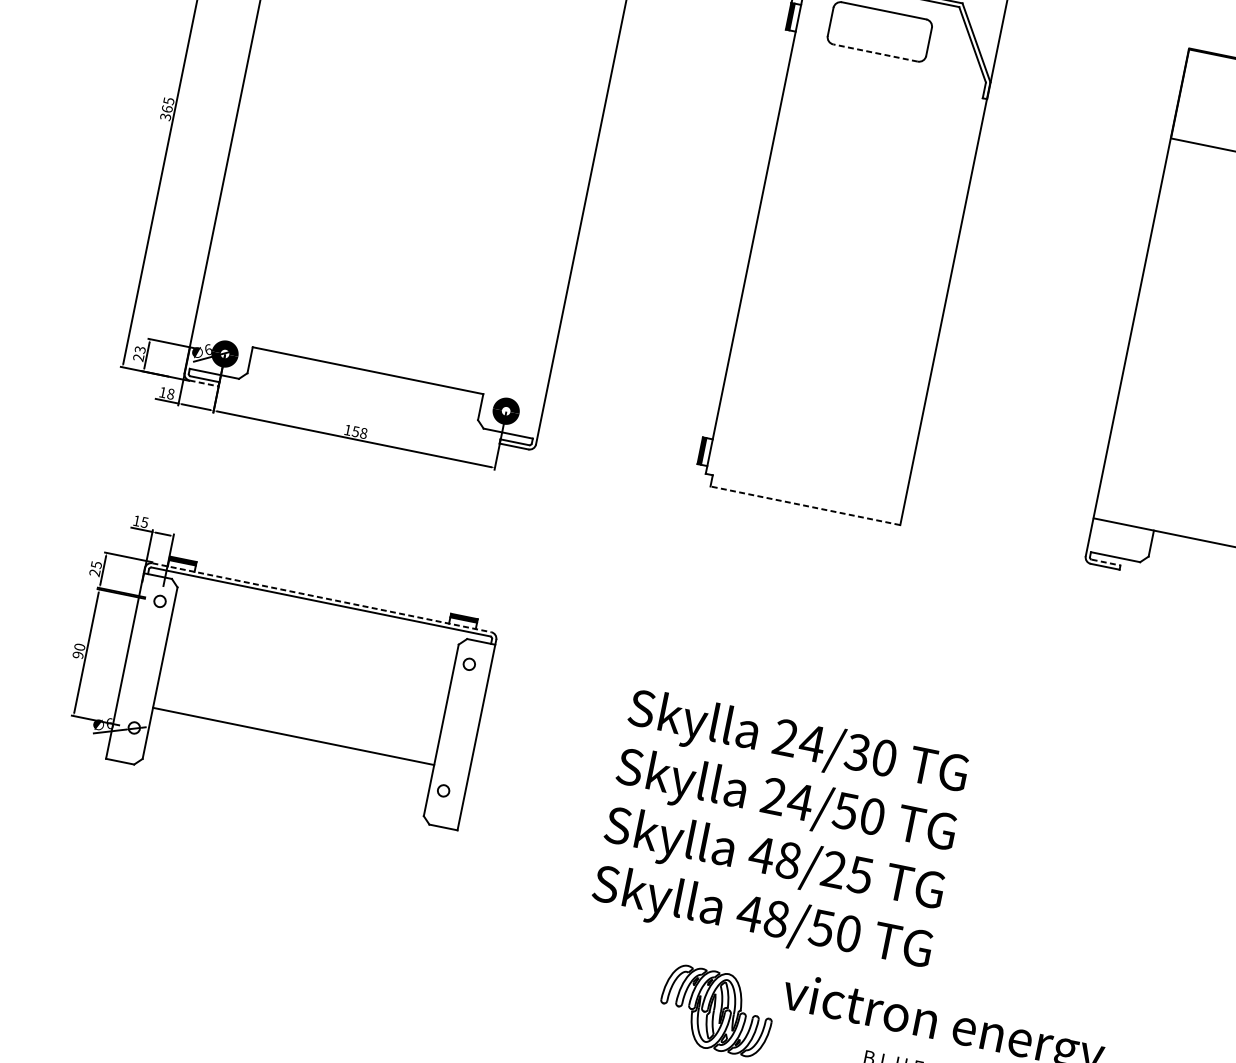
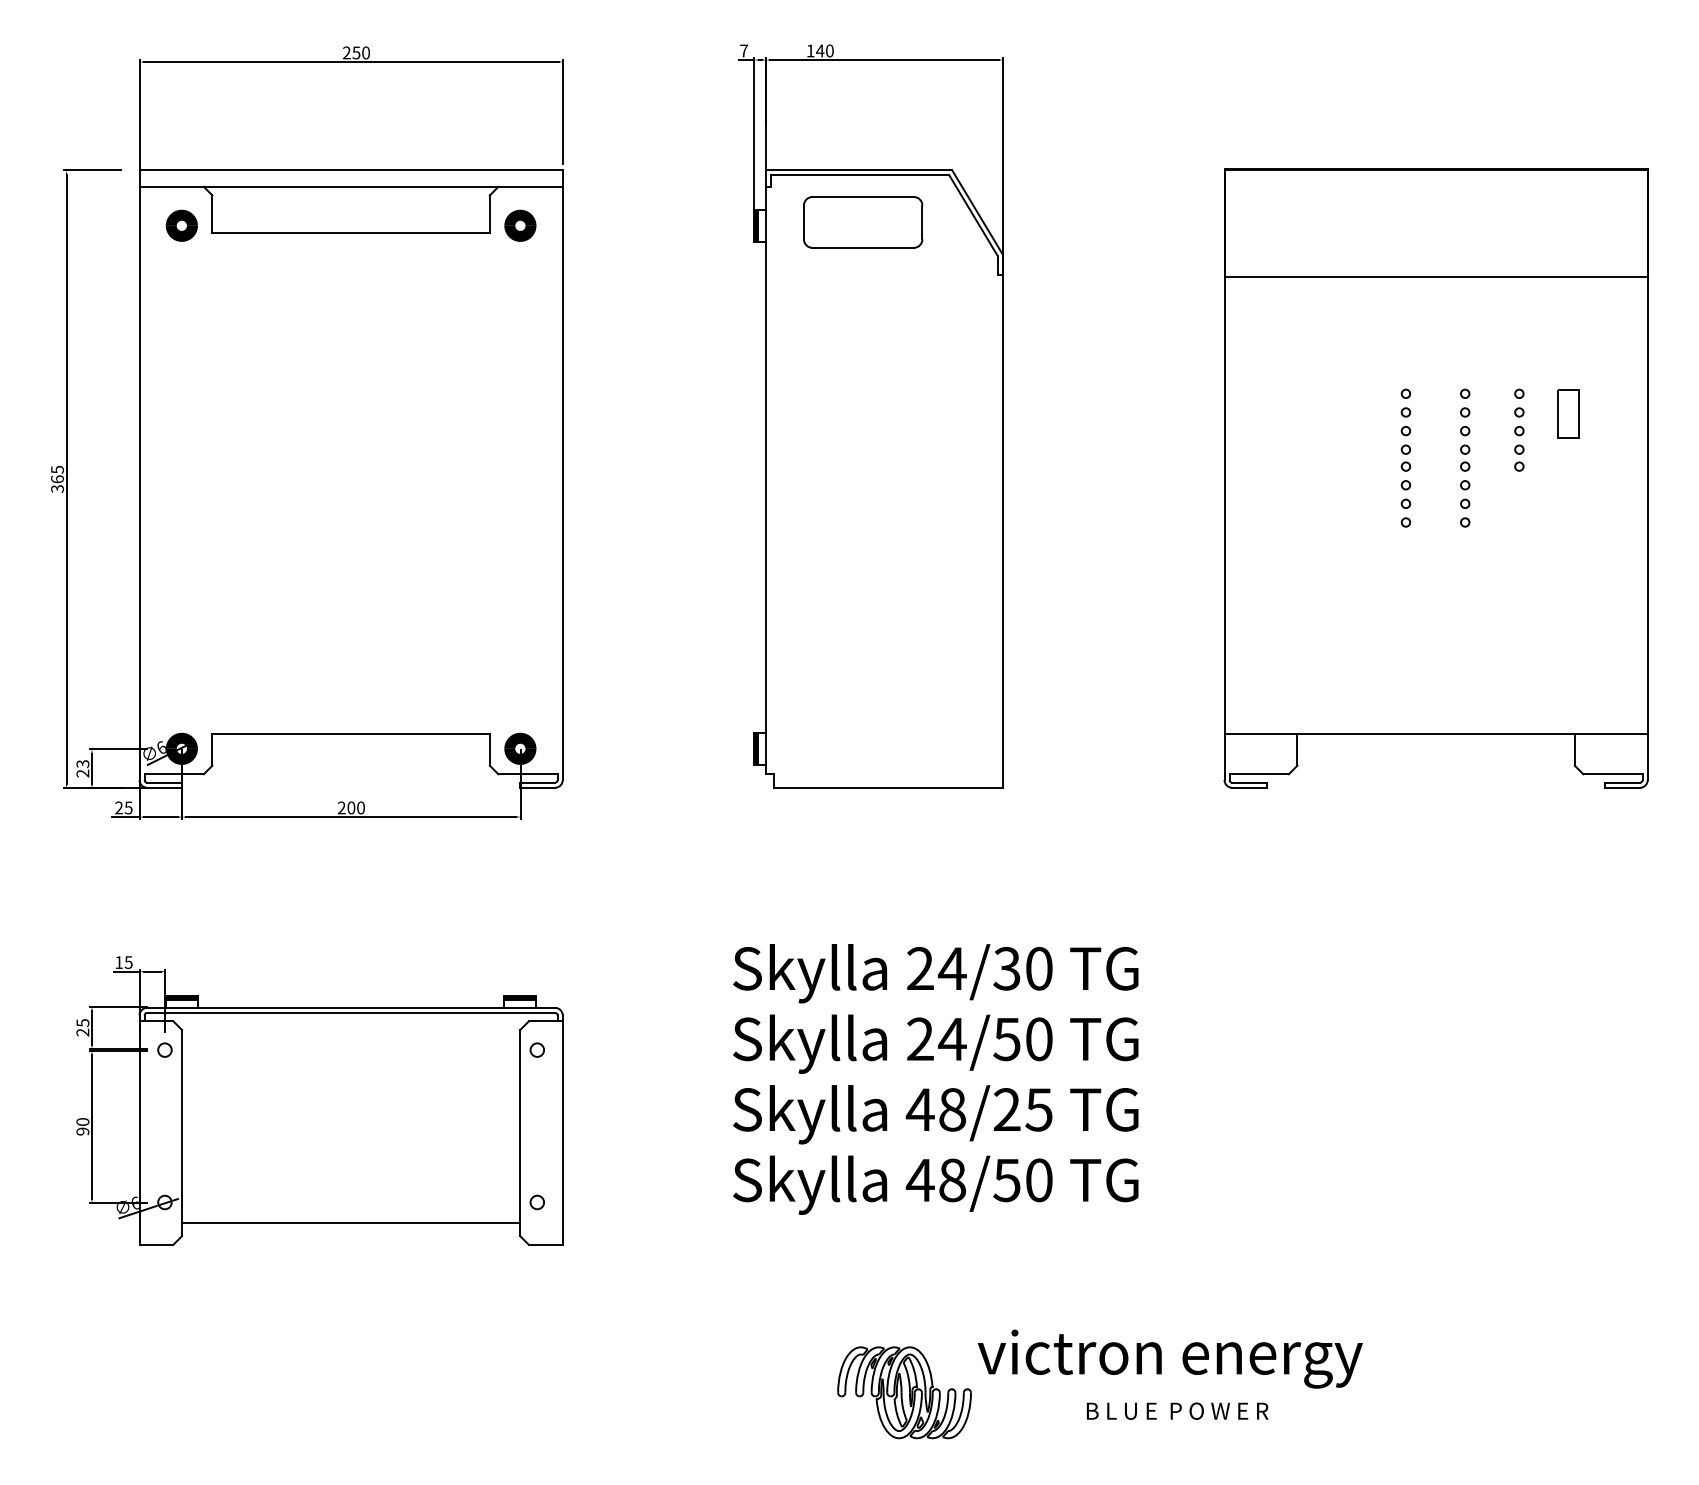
line: (875, 52) -> (863, 247), dashed -> solid
line: (204, 383) -> (165, 787), dashed -> solid
text: (166, 392) -> (123, 807), 18 -> 25
text: (355, 431) -> (350, 807), 158 -> 200
line: (805, 505) -> (888, 787), dashed -> solid
line: (1106, 562) -> (1250, 782), dashed -> solid
line: (322, 597) -> (351, 1007), dashed -> solid
line: (293, 736) -> (350, 1222), moved
text: (779, 832) -> (935, 1079), moved

